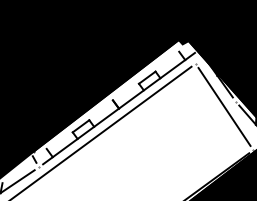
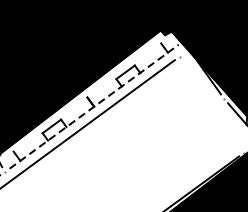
line: (224, 106) -> (211, 104), removed
line: (119, 108) -> (94, 106), solid -> dashed

